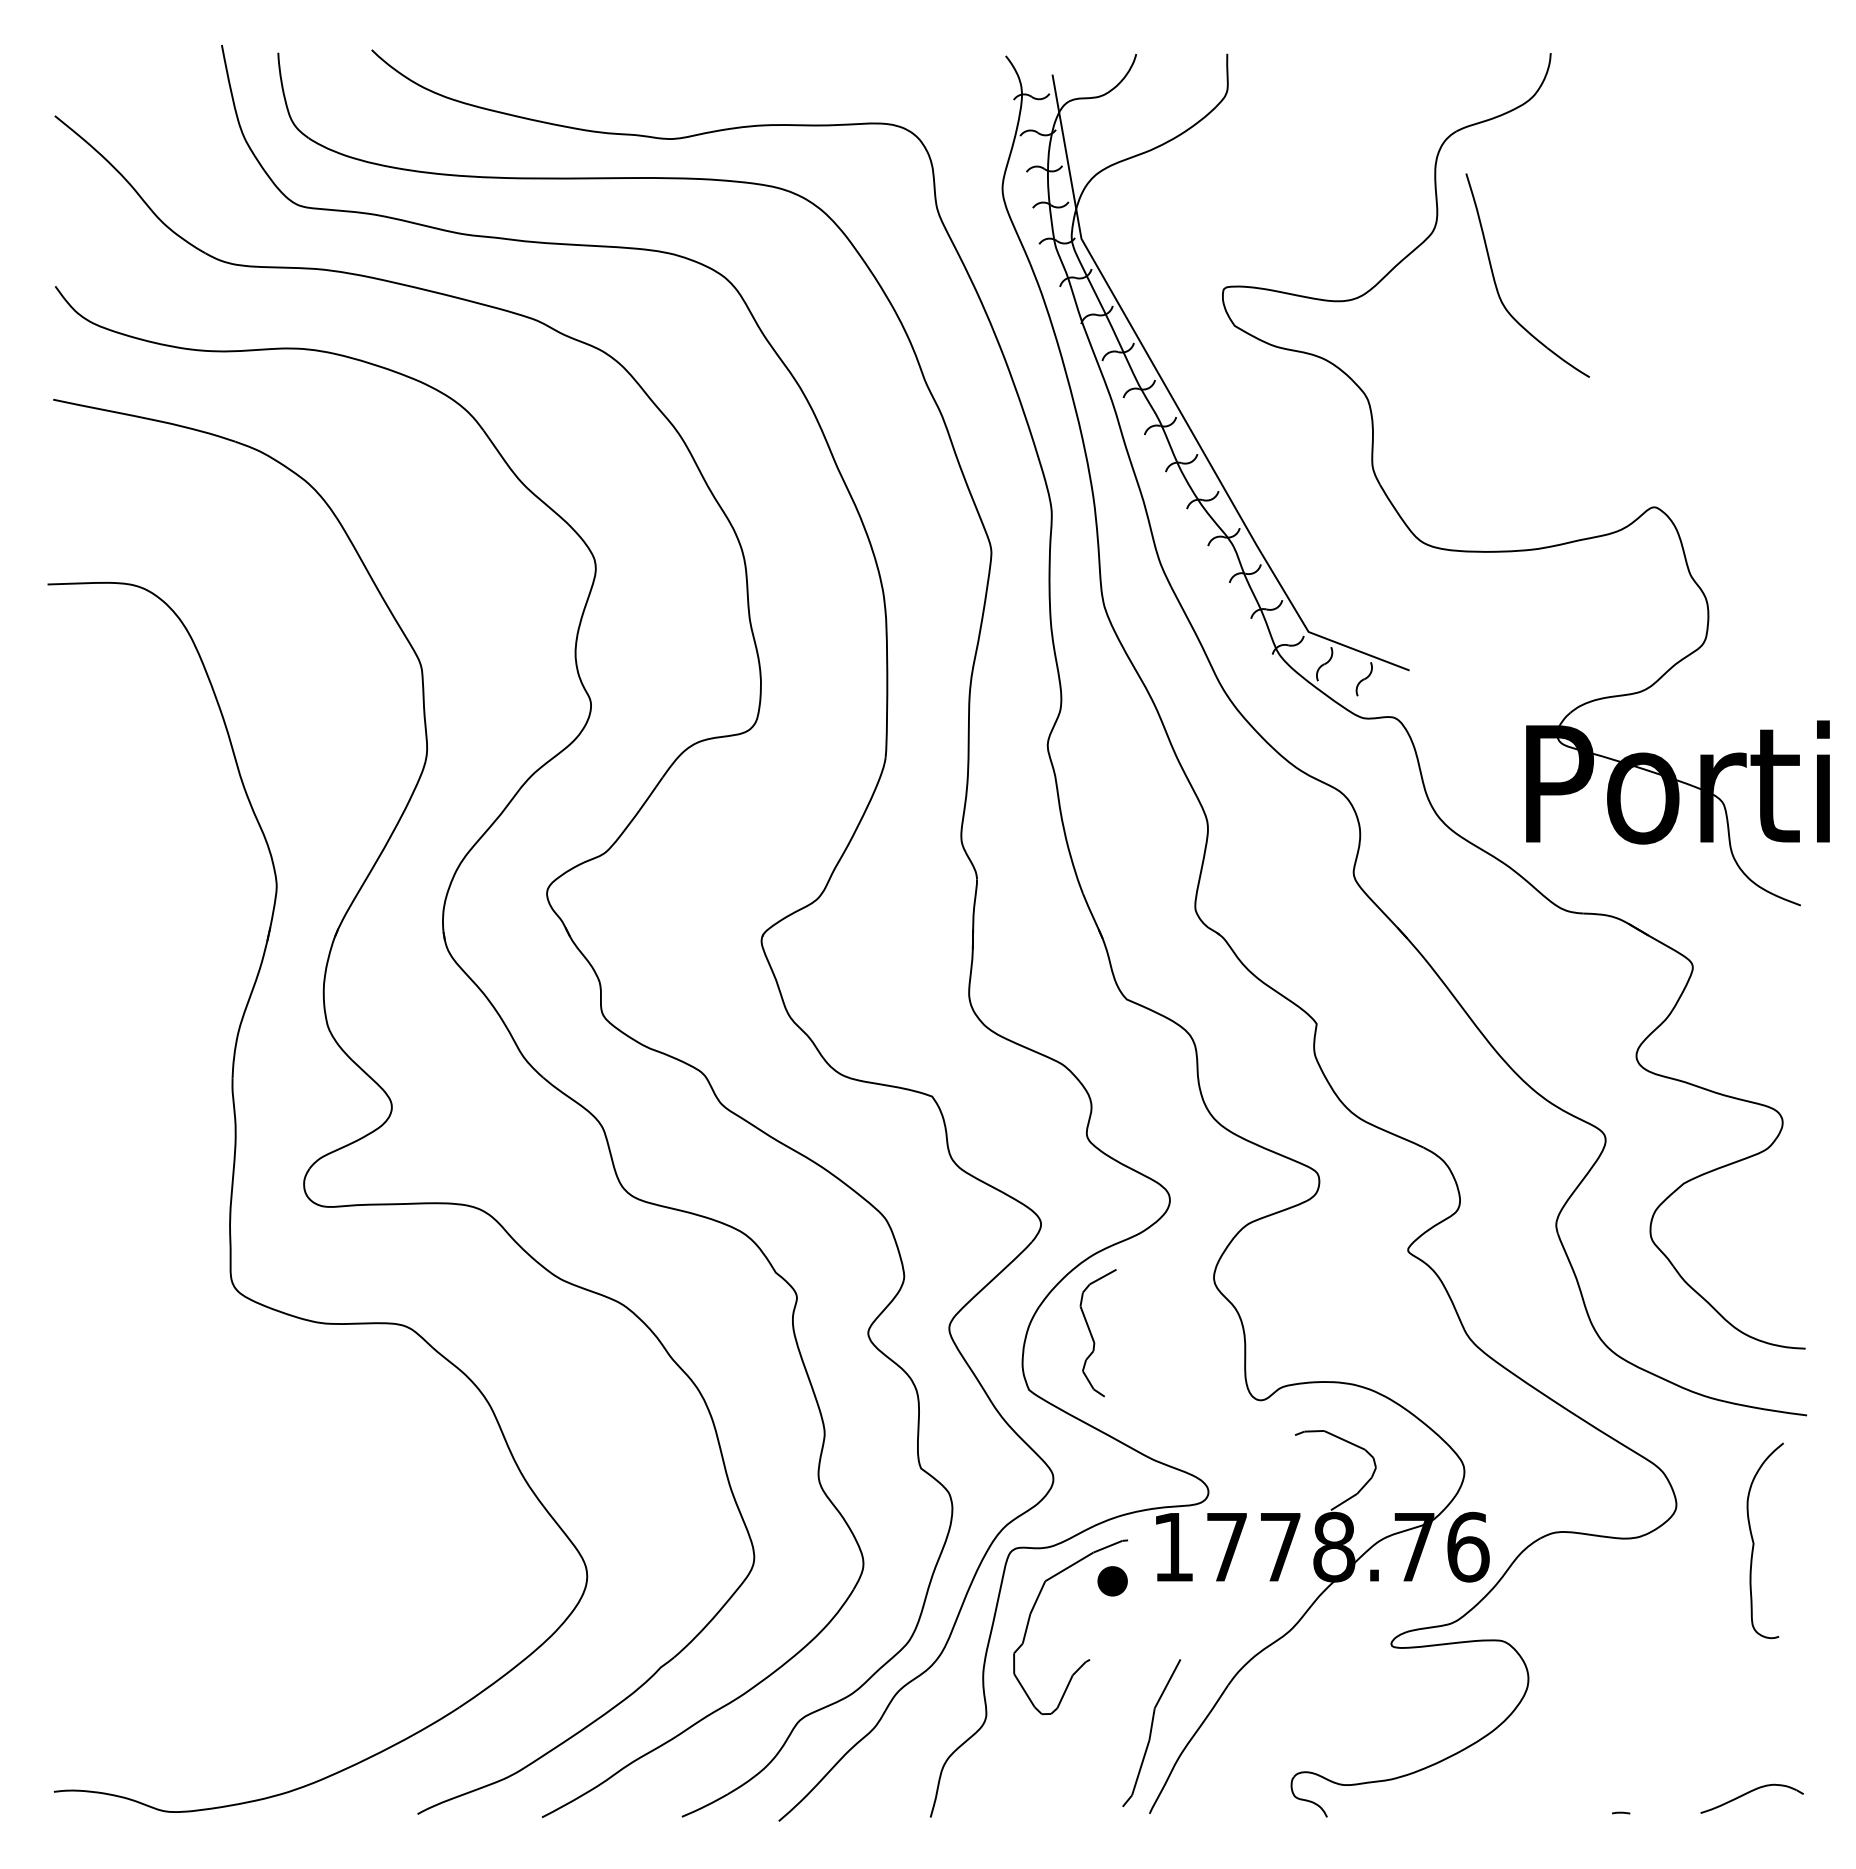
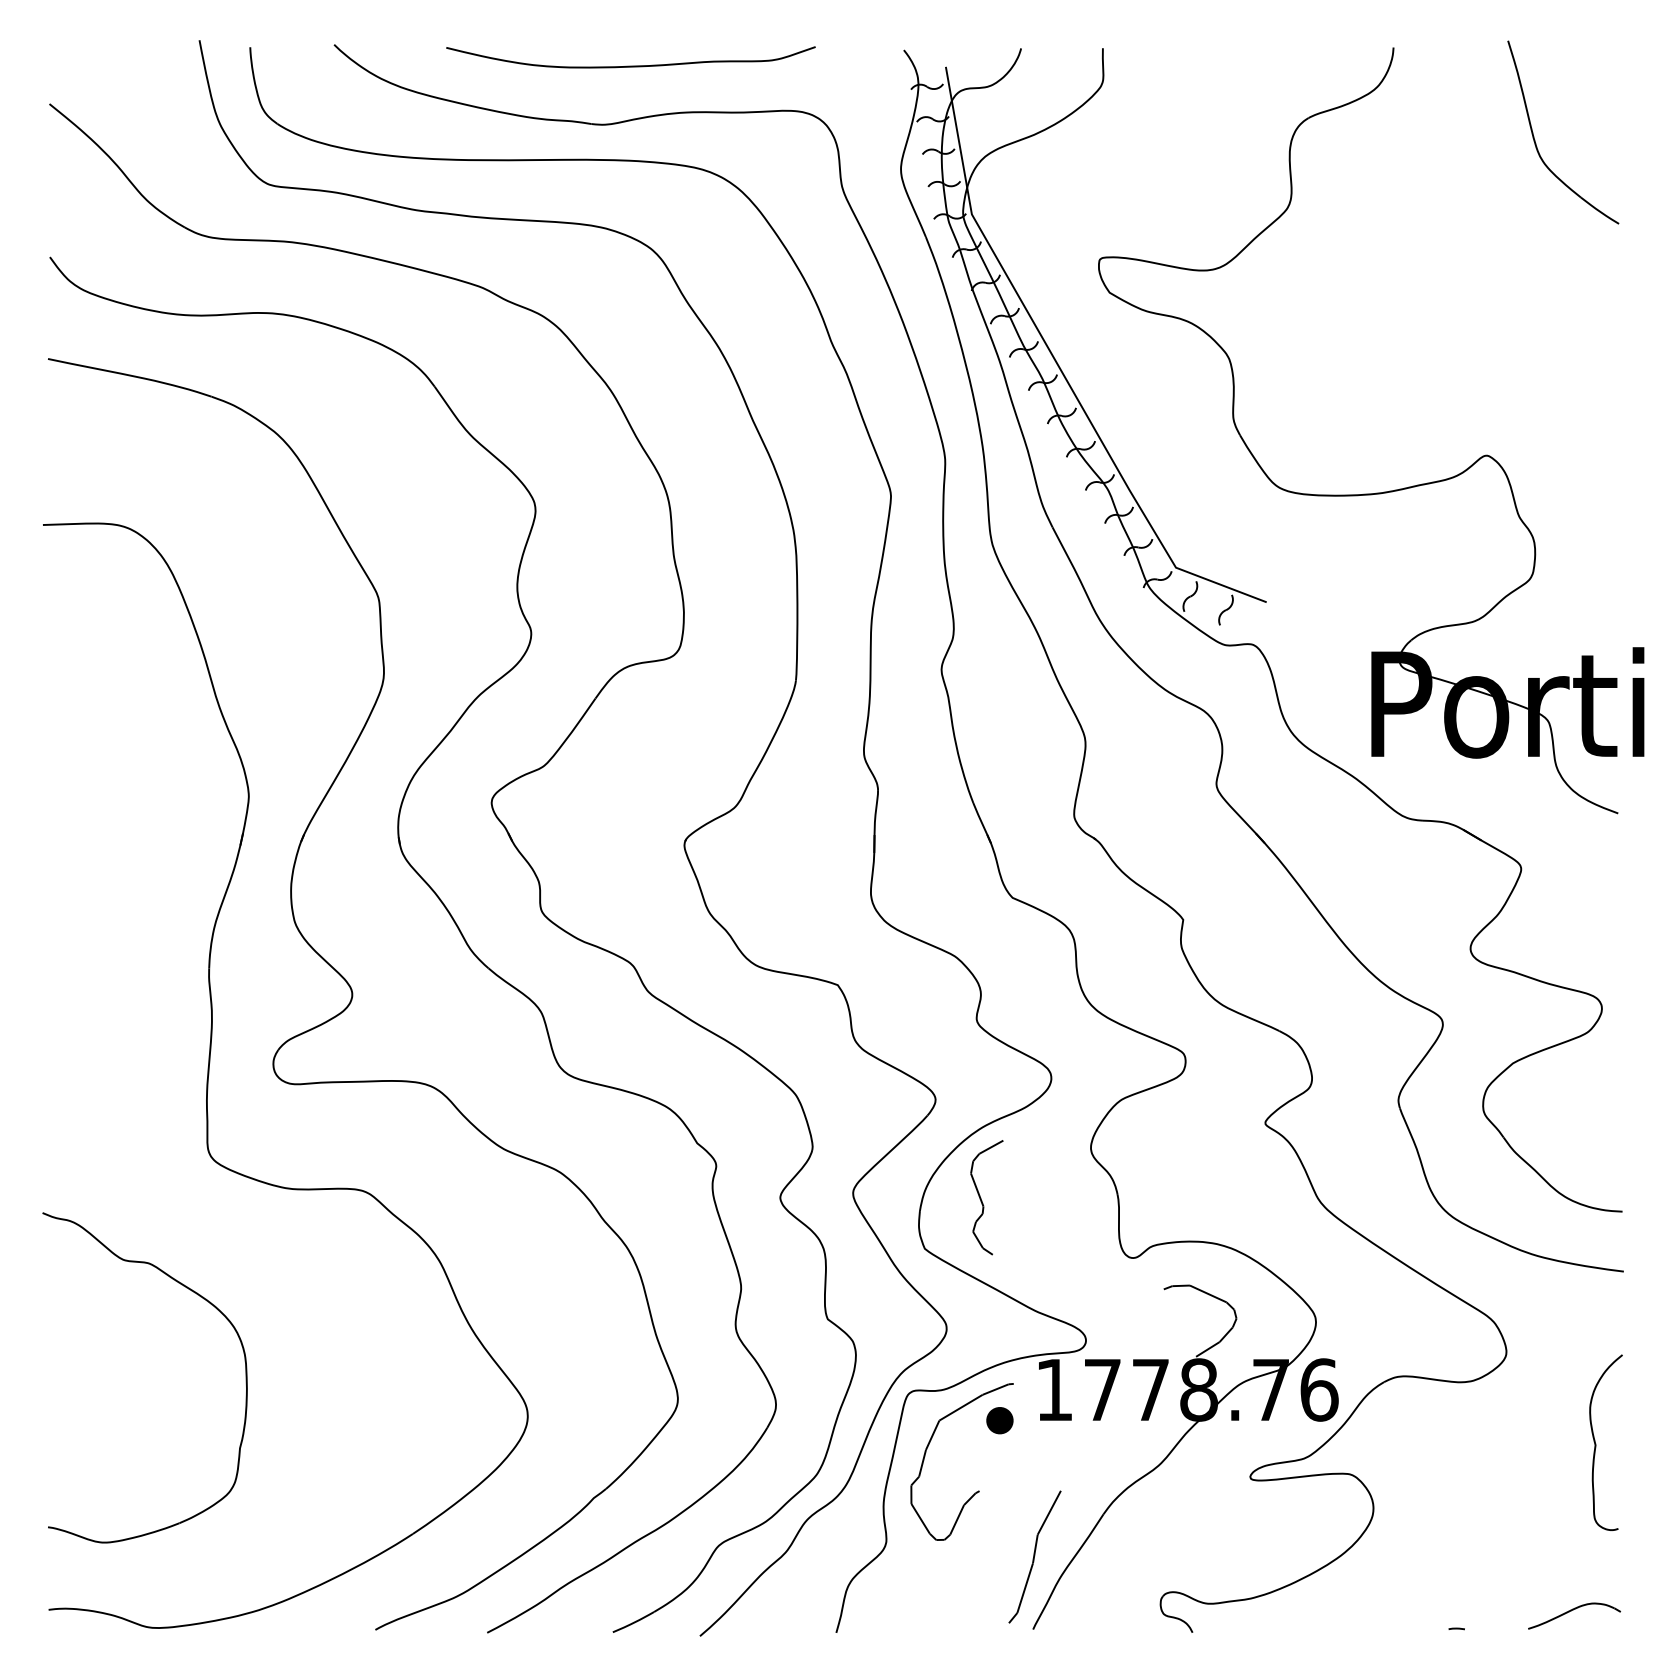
curve: (701, 73) -> (630, 65), added
part: (1496, 283) -> (1535, 139), moved
part: (226, 1446) -> (203, 1299), added
curve: (1754, 1542) -> (1596, 1444), moved

